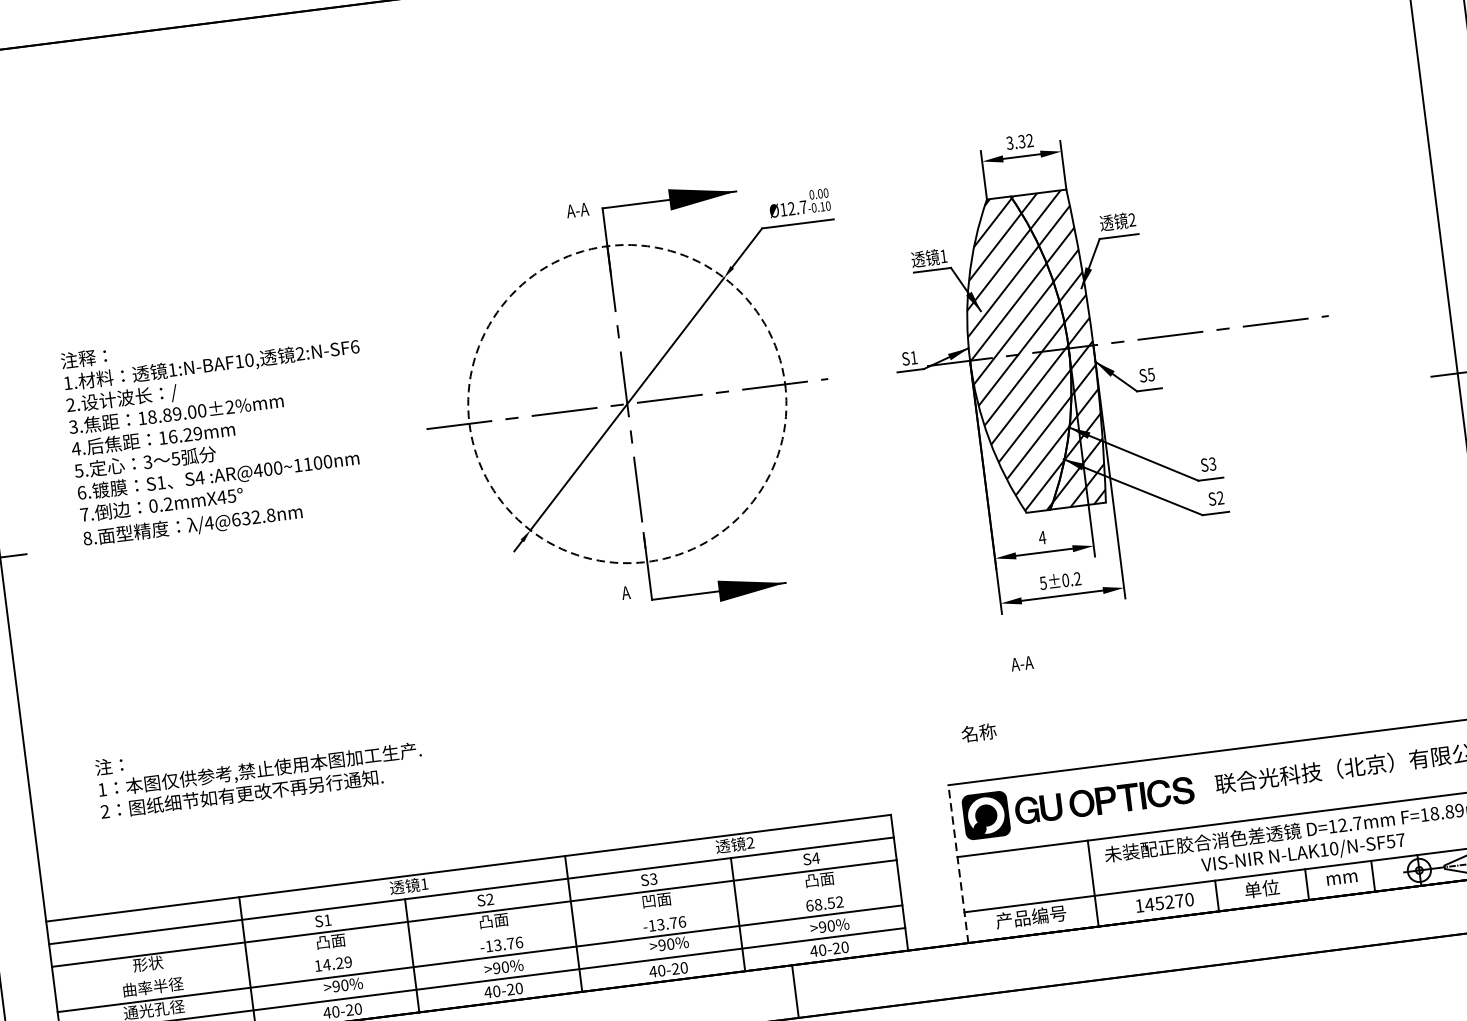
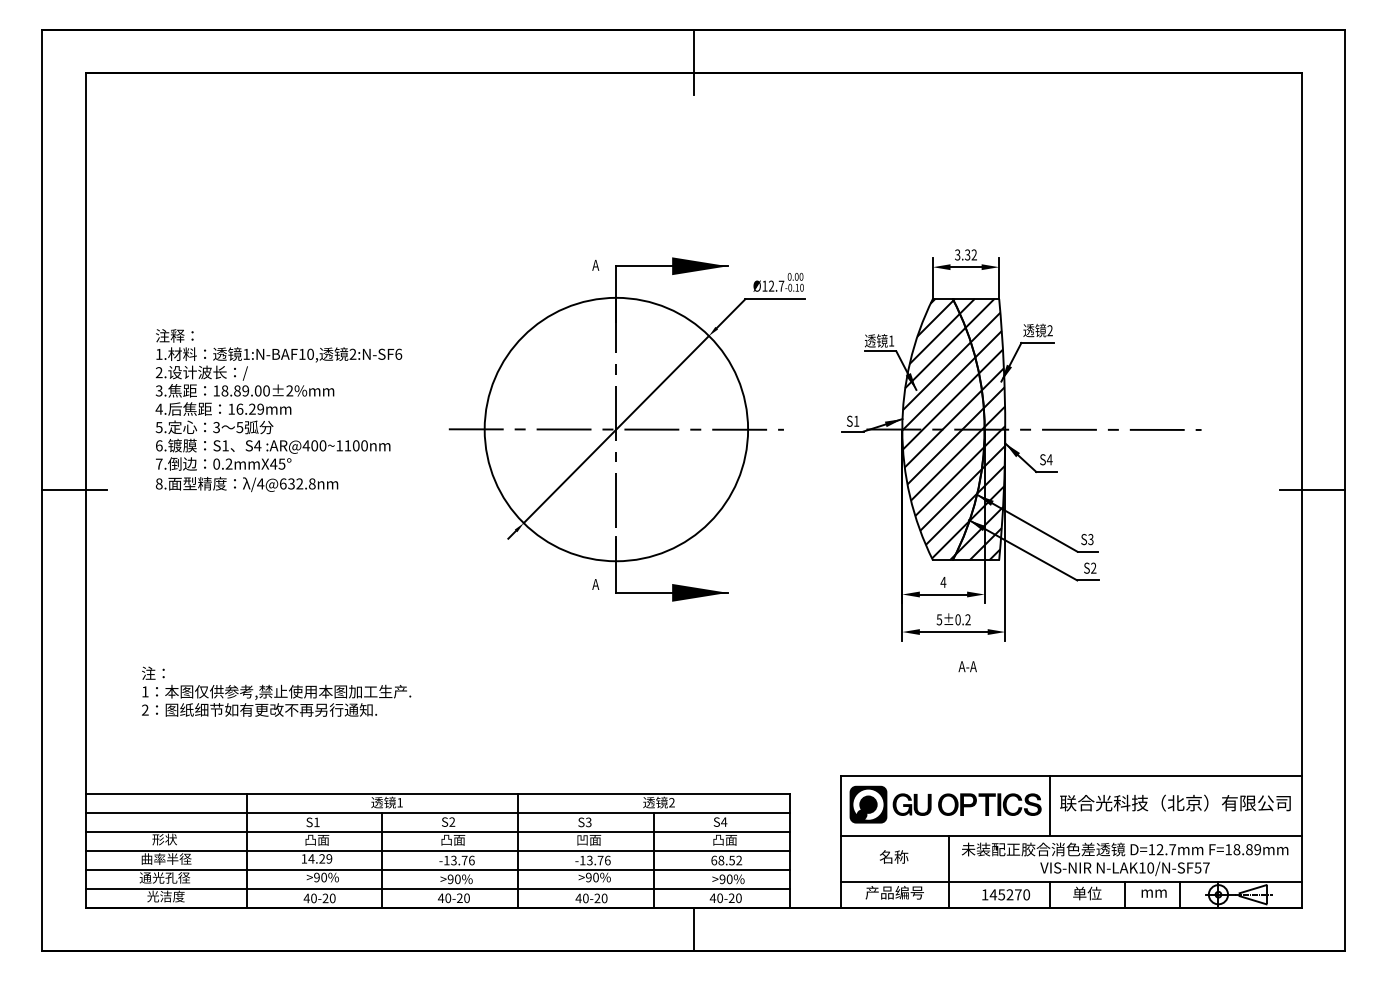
text: (577, 209) -> (595, 264), A-A -> A
text: (1150, 374) -> (1049, 459), S5 -> S4
circle: (627, 404) -> (616, 429), dashed -> solid
text: (1021, 663) -> (967, 666), moved
text: (979, 732) -> (894, 856), moved
line: (1203, 789) -> (1049, 805), added
line: (958, 863) -> (840, 841), dashed -> solid
line: (476, 935) -> (437, 850), added

